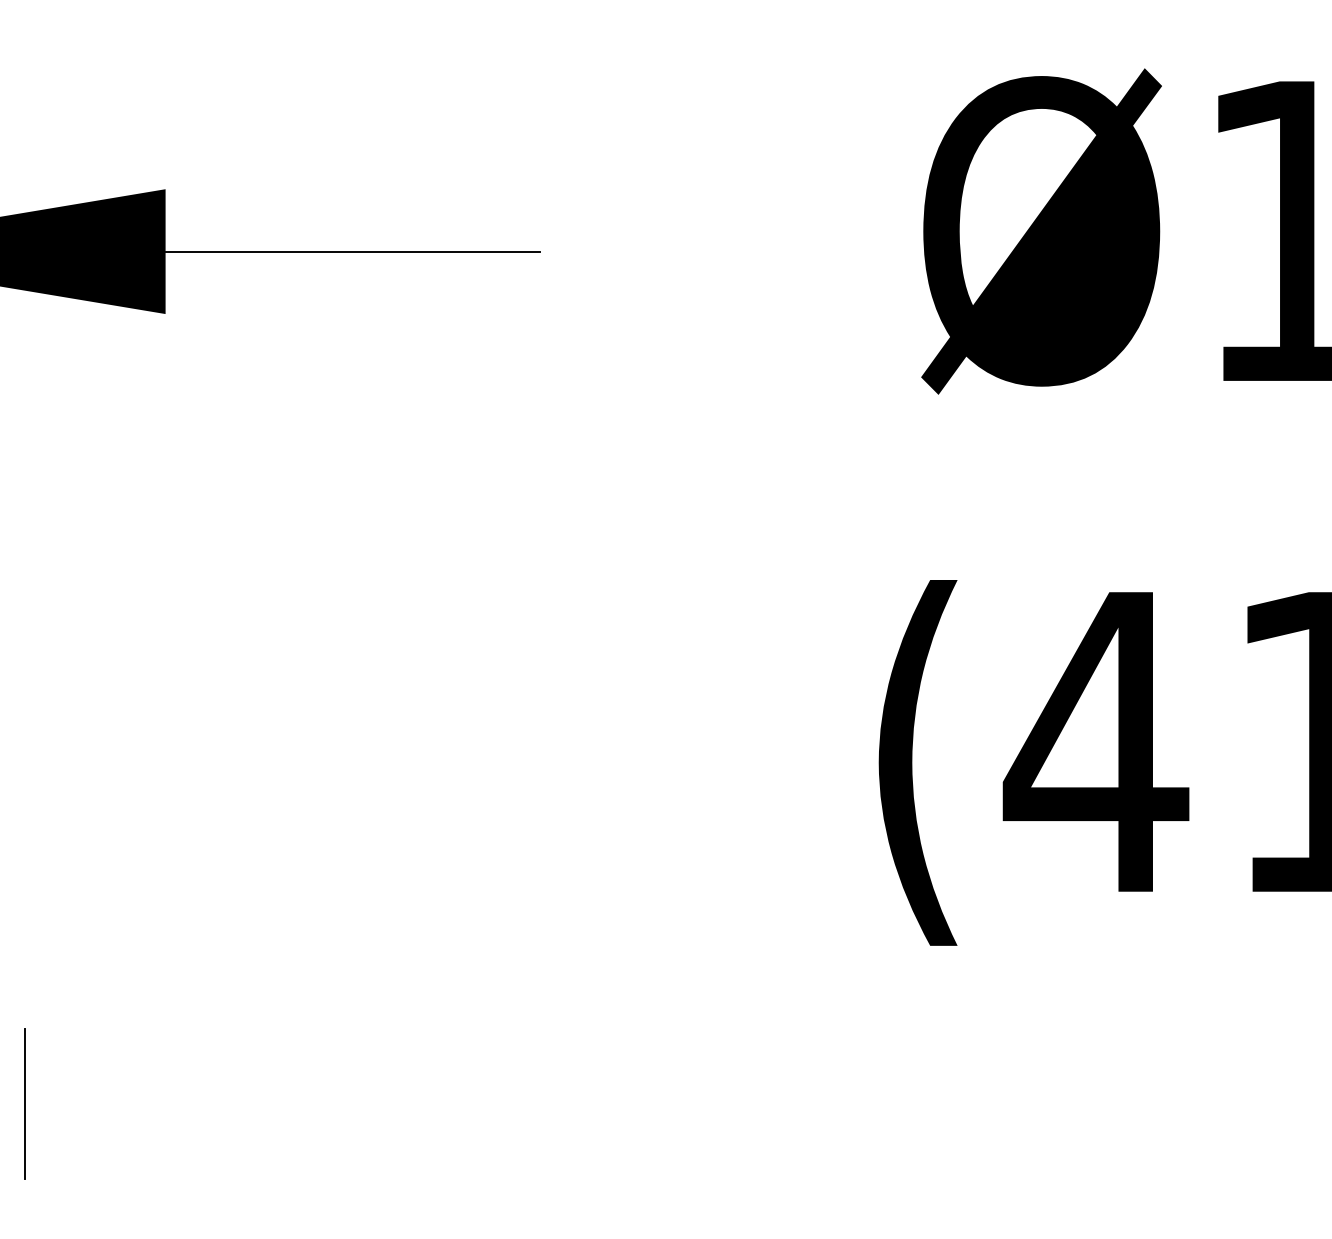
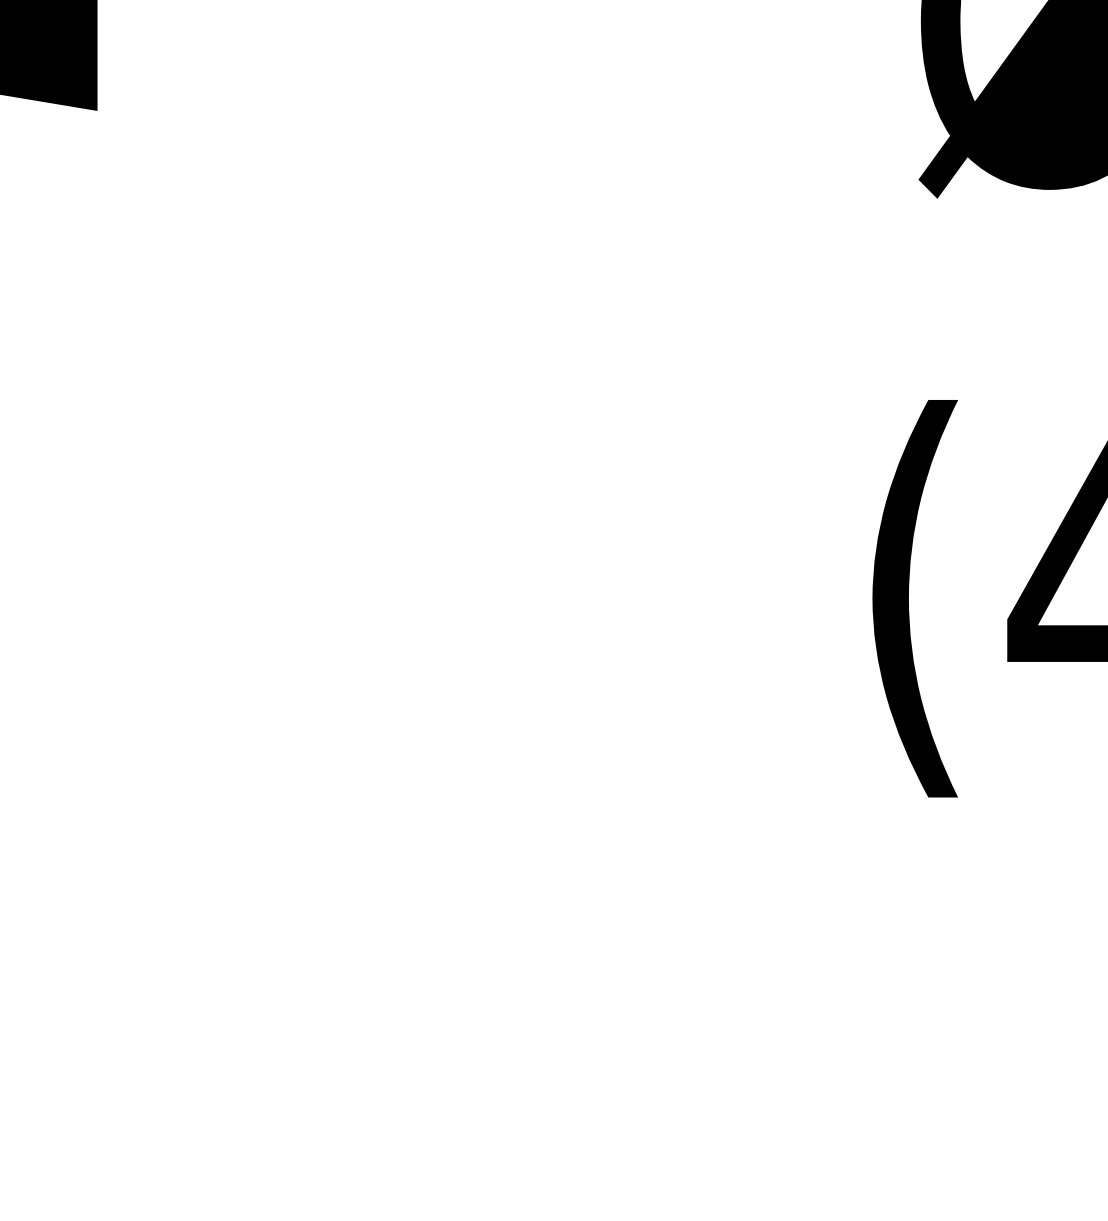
line: (352, 251) -> (300, 43), removed

